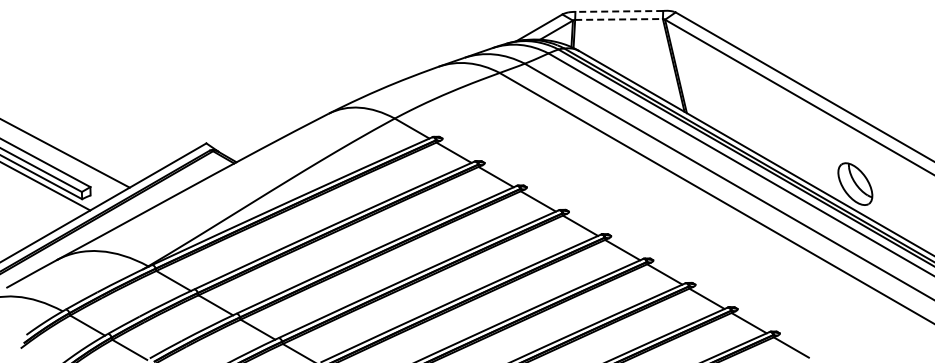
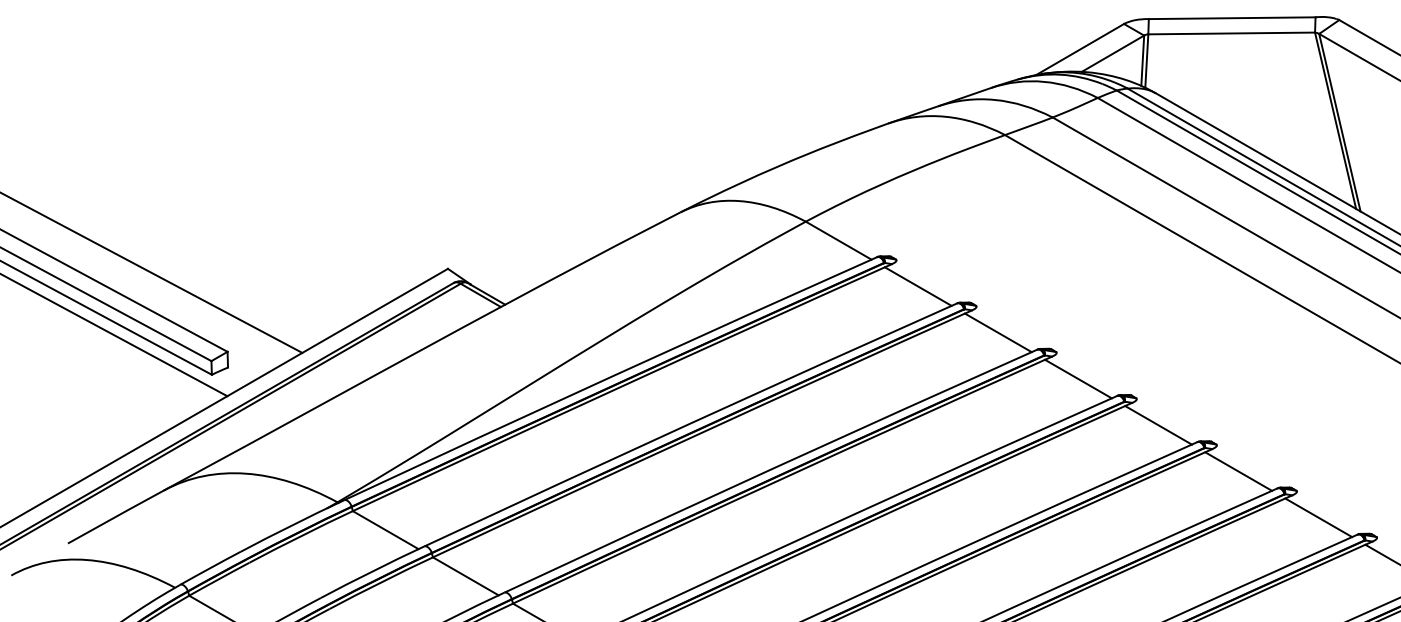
line: (619, 11) -> (1232, 18), dashed -> solid
line: (619, 19) -> (1232, 33), dashed -> solid

